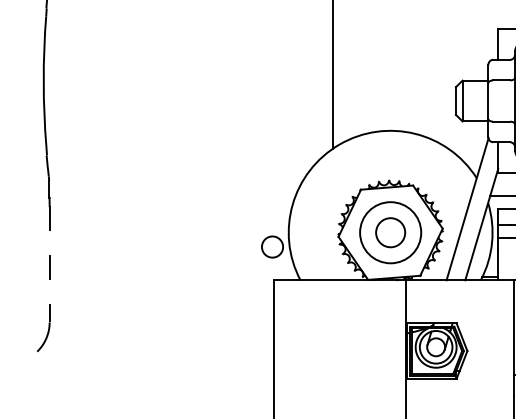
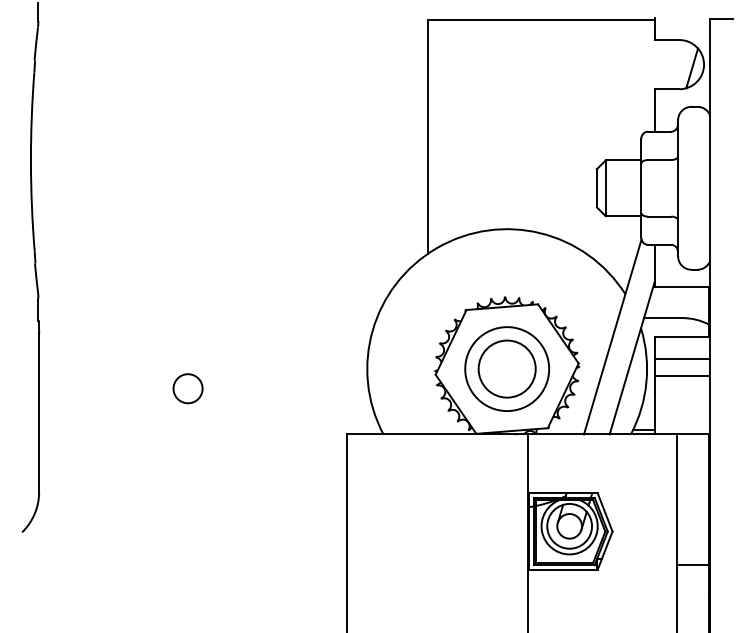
circle: (390, 232) -> (506, 368), size x1.43
circle: (272, 246) -> (187, 388), moved
line: (49, 264) -> (39, 412), dashed -> solid

